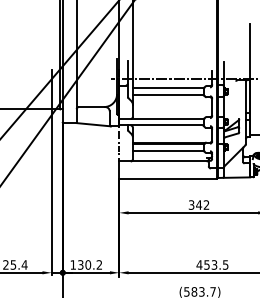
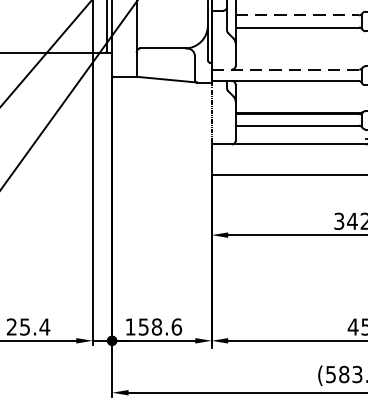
line: (167, 88) -> (296, 15), solid -> dashed
line: (161, 119) -> (286, 70), solid -> dashed
text: (90, 264) -> (160, 326), 130.2 -> 158.6

